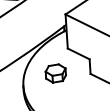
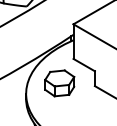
part: (55, 73) -> (59, 83), size x1.43

